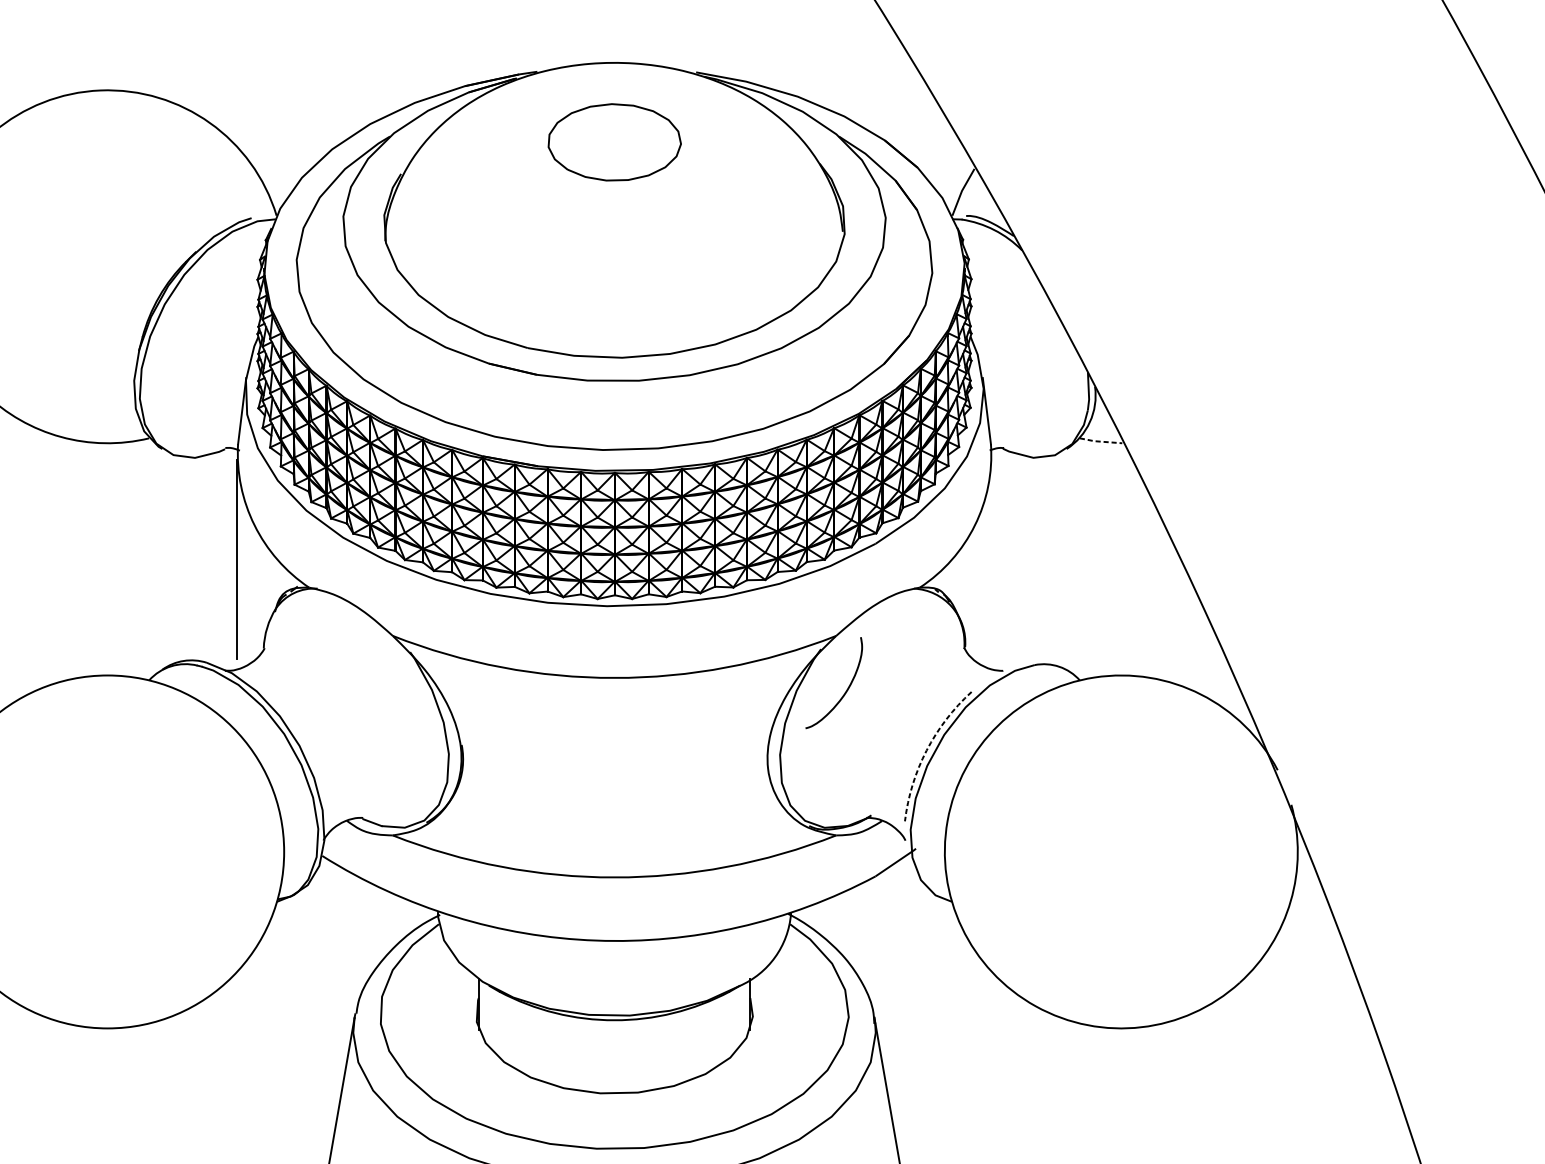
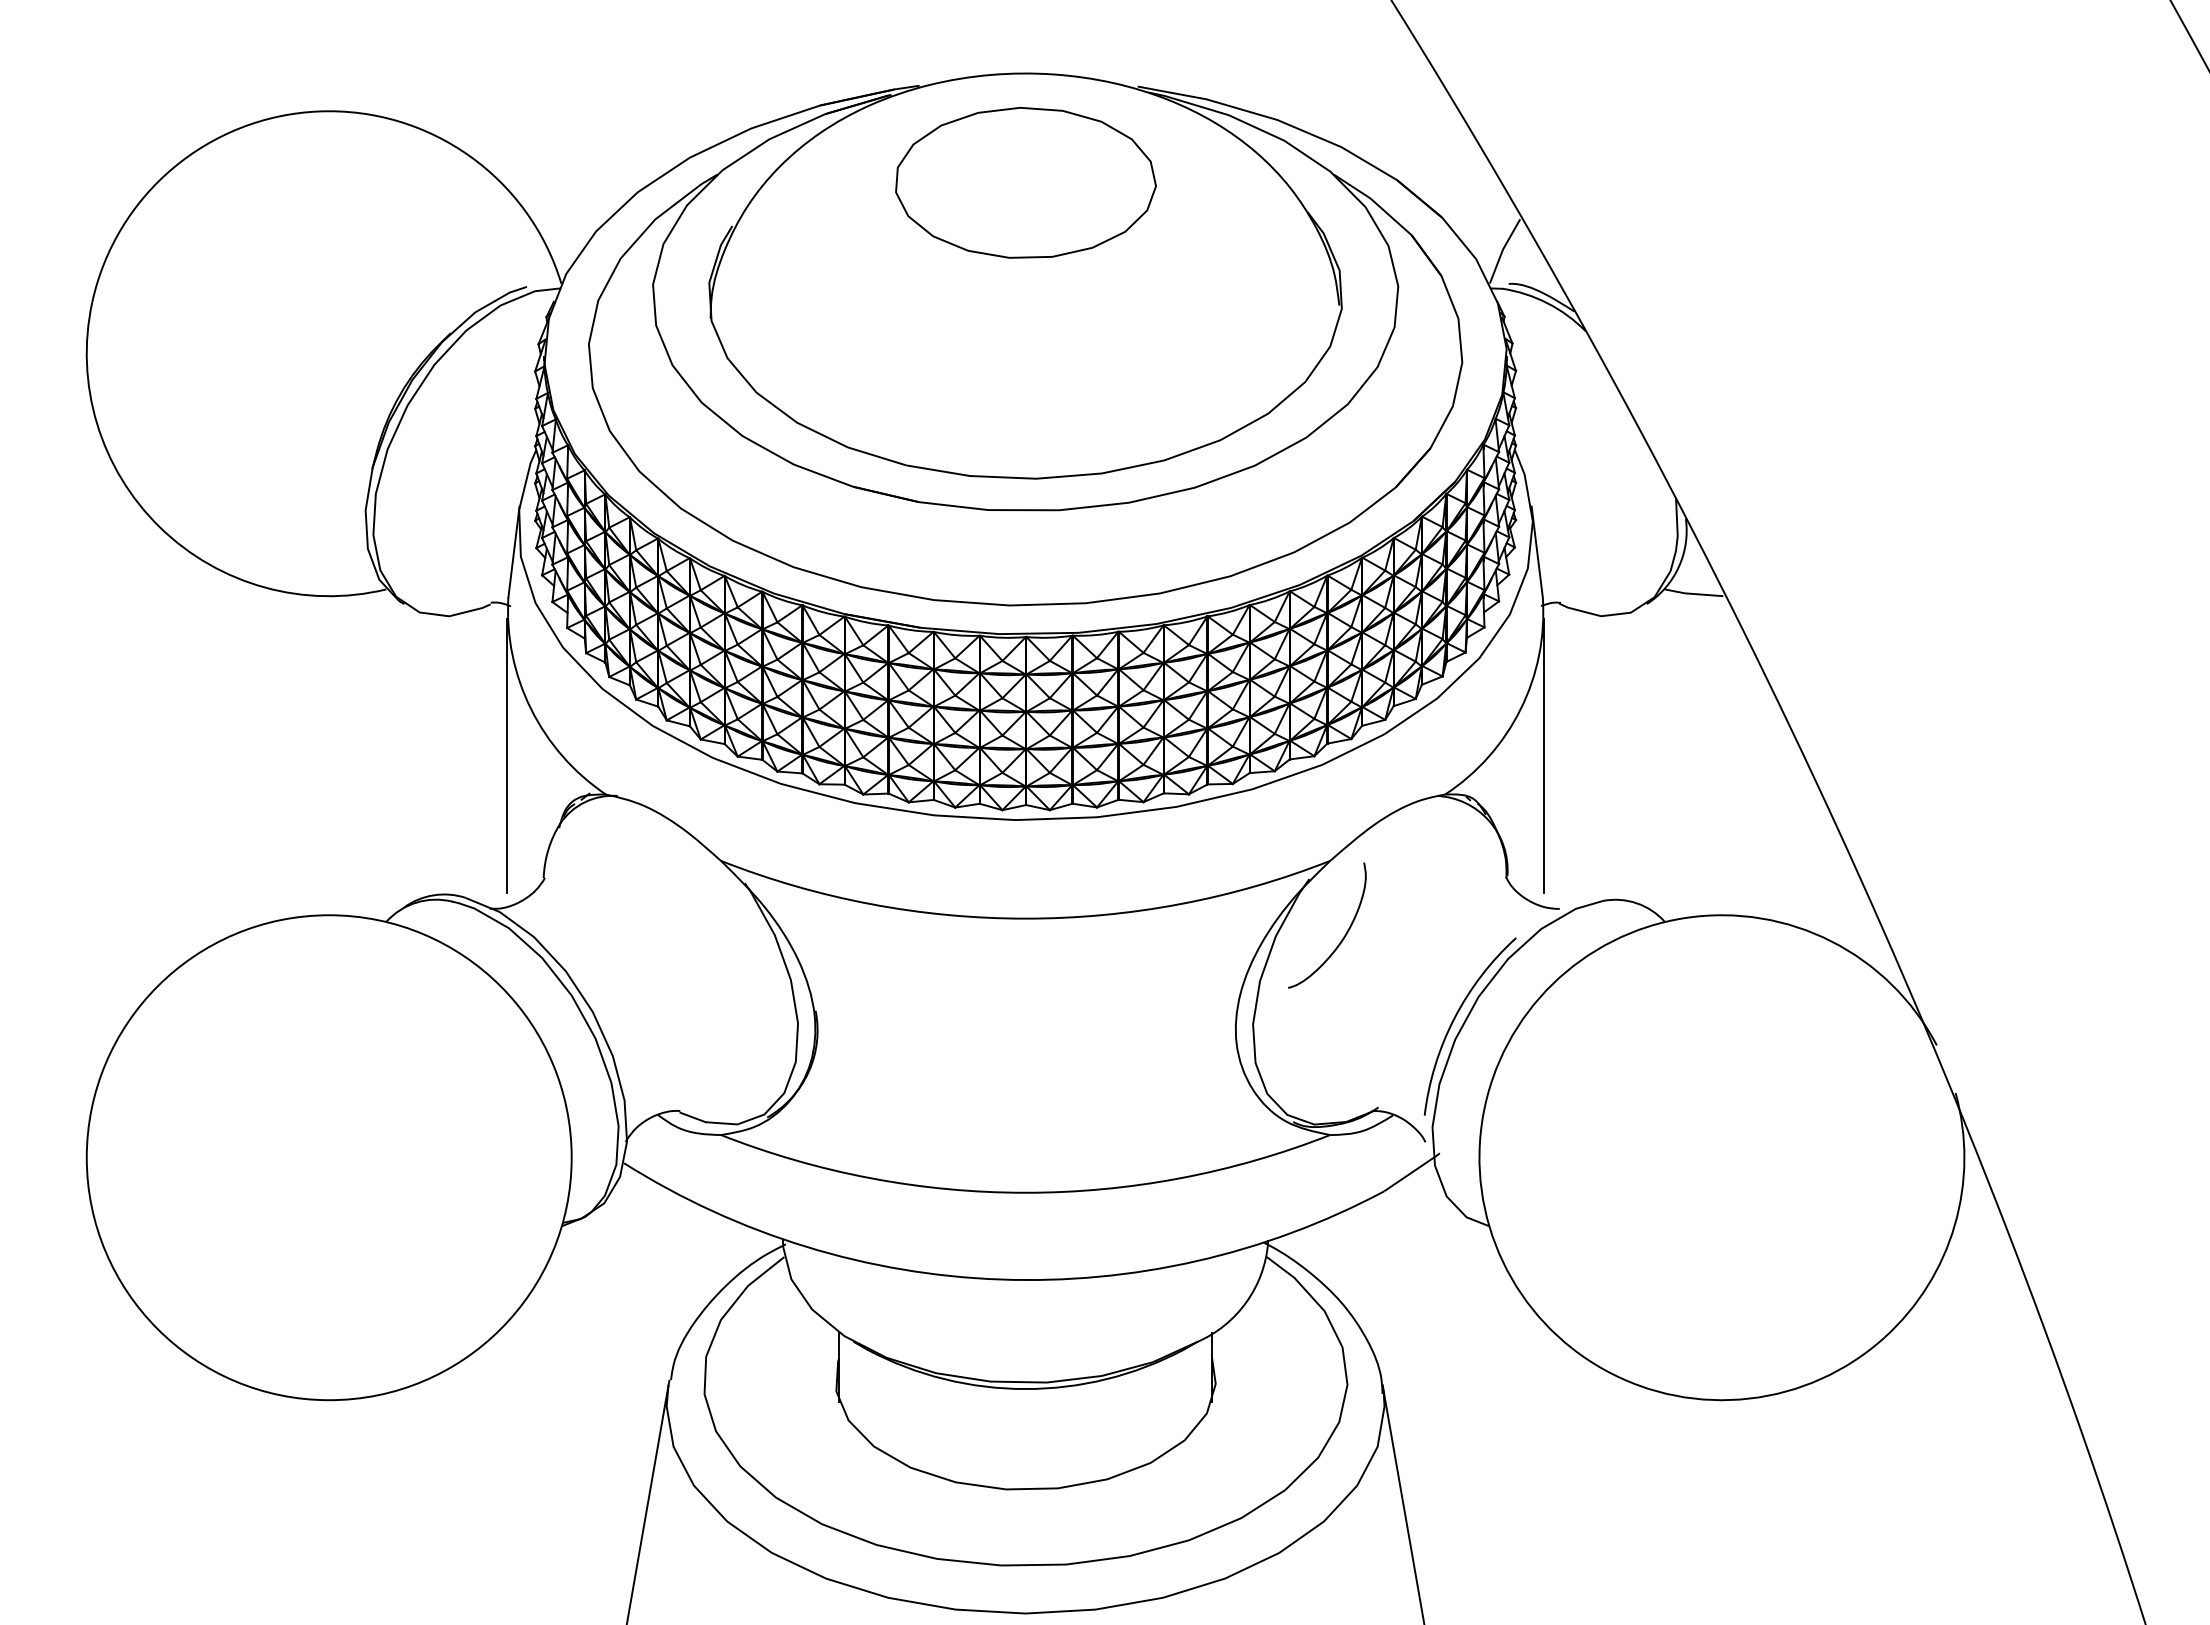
part: (614, 142) -> (1025, 182), size x1.43
line: (1100, 442) -> (1693, 594), dashed -> solid
line: (992, 559) -> (1544, 755), added
arc: (926, 750) -> (1454, 1018), dashed -> solid

